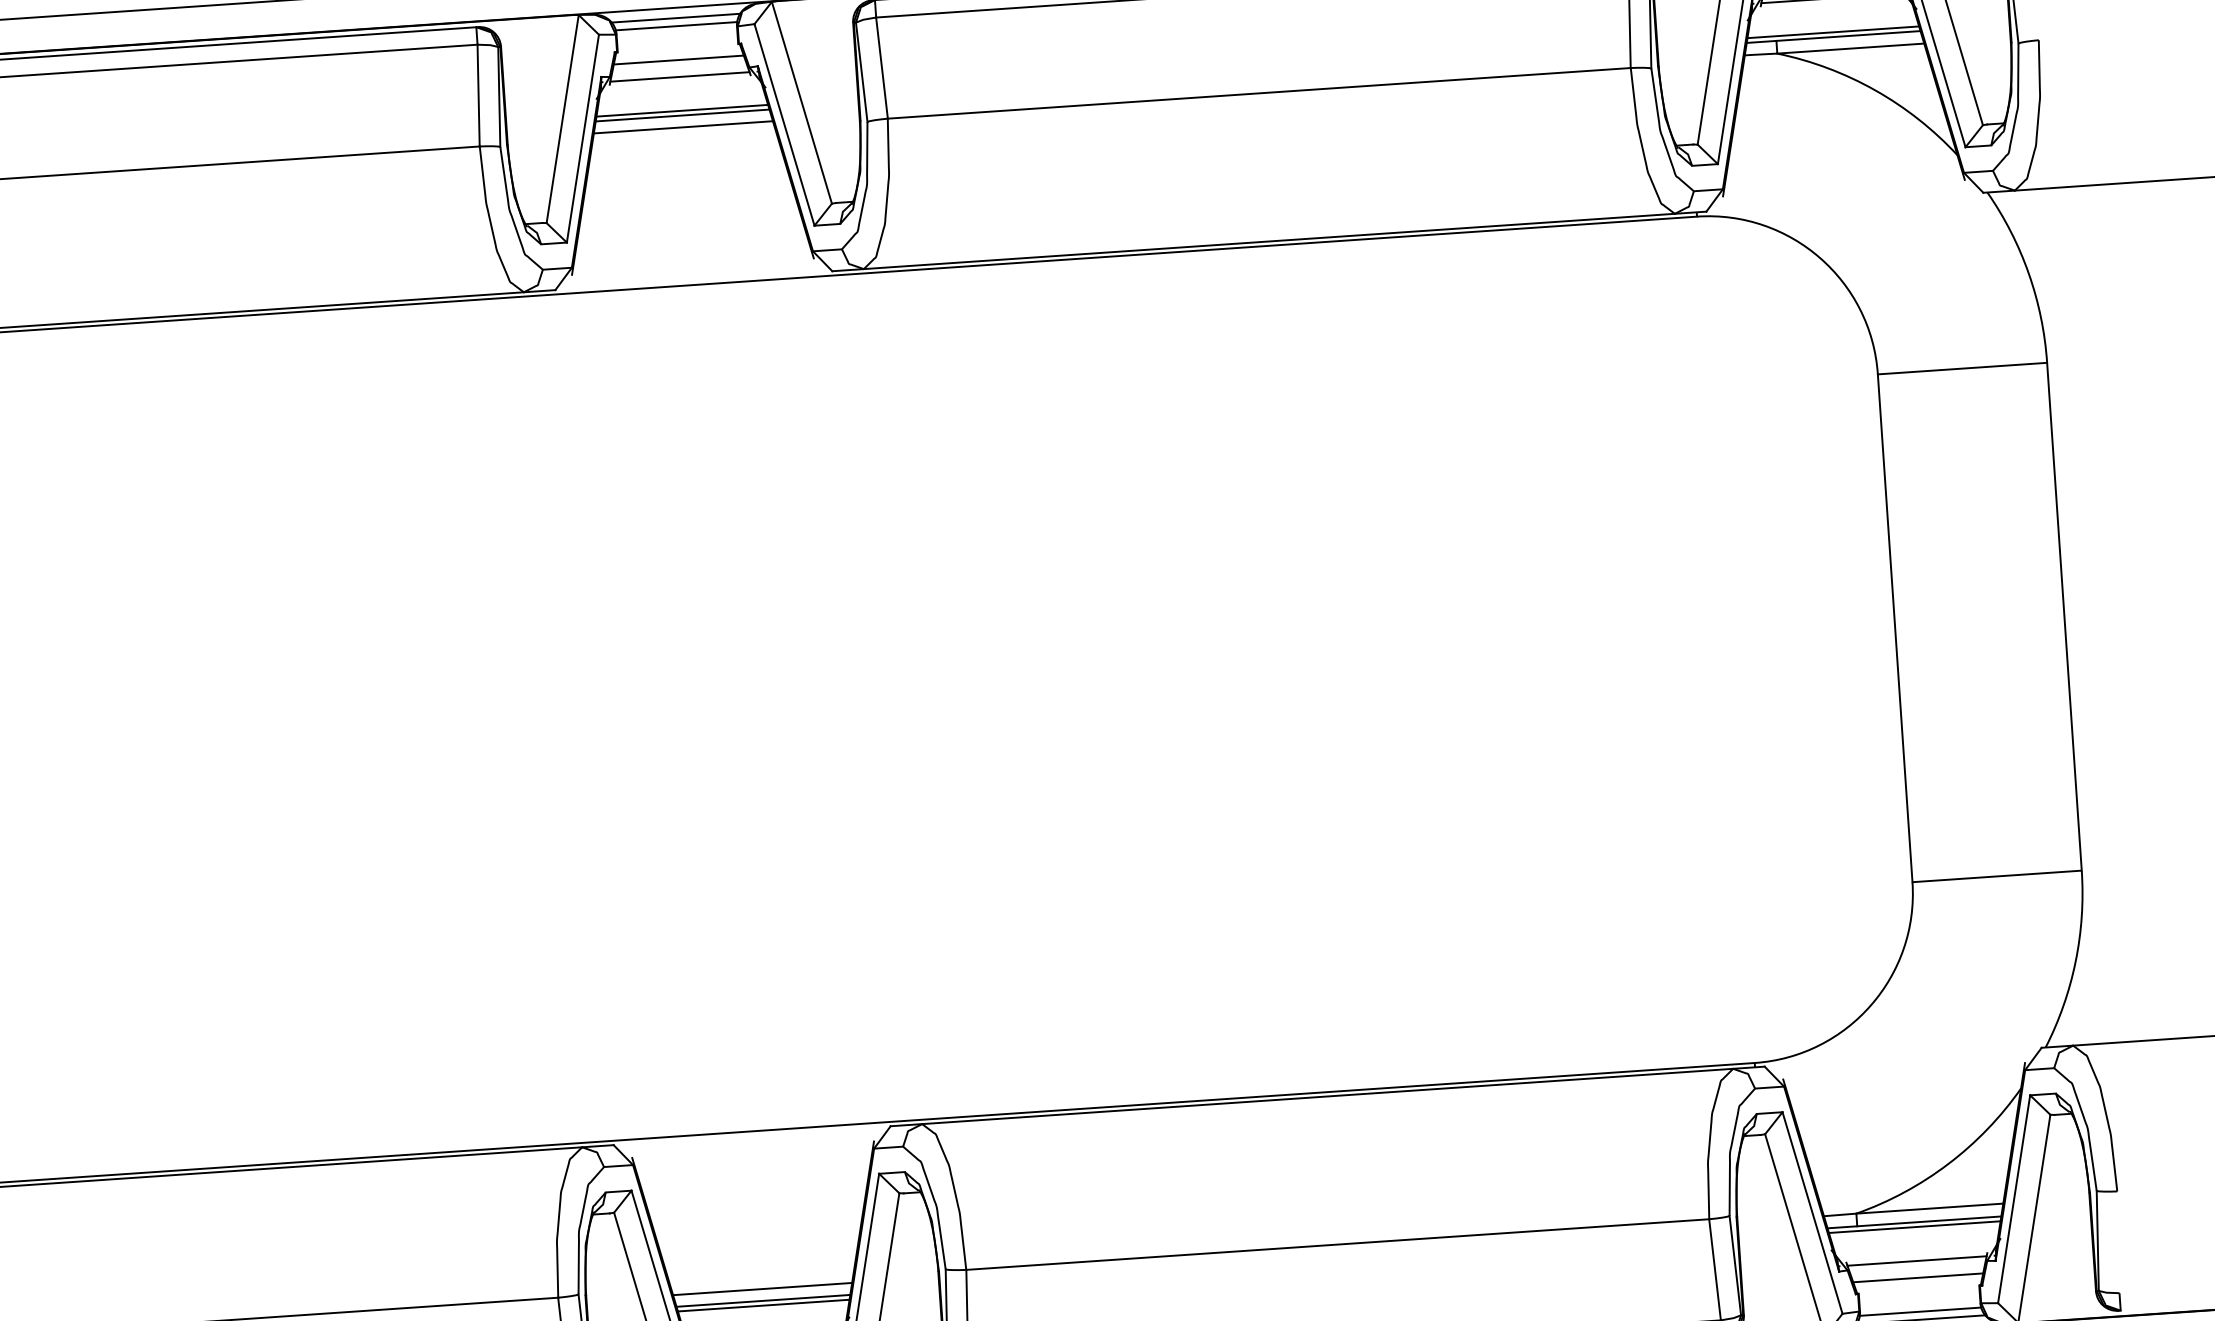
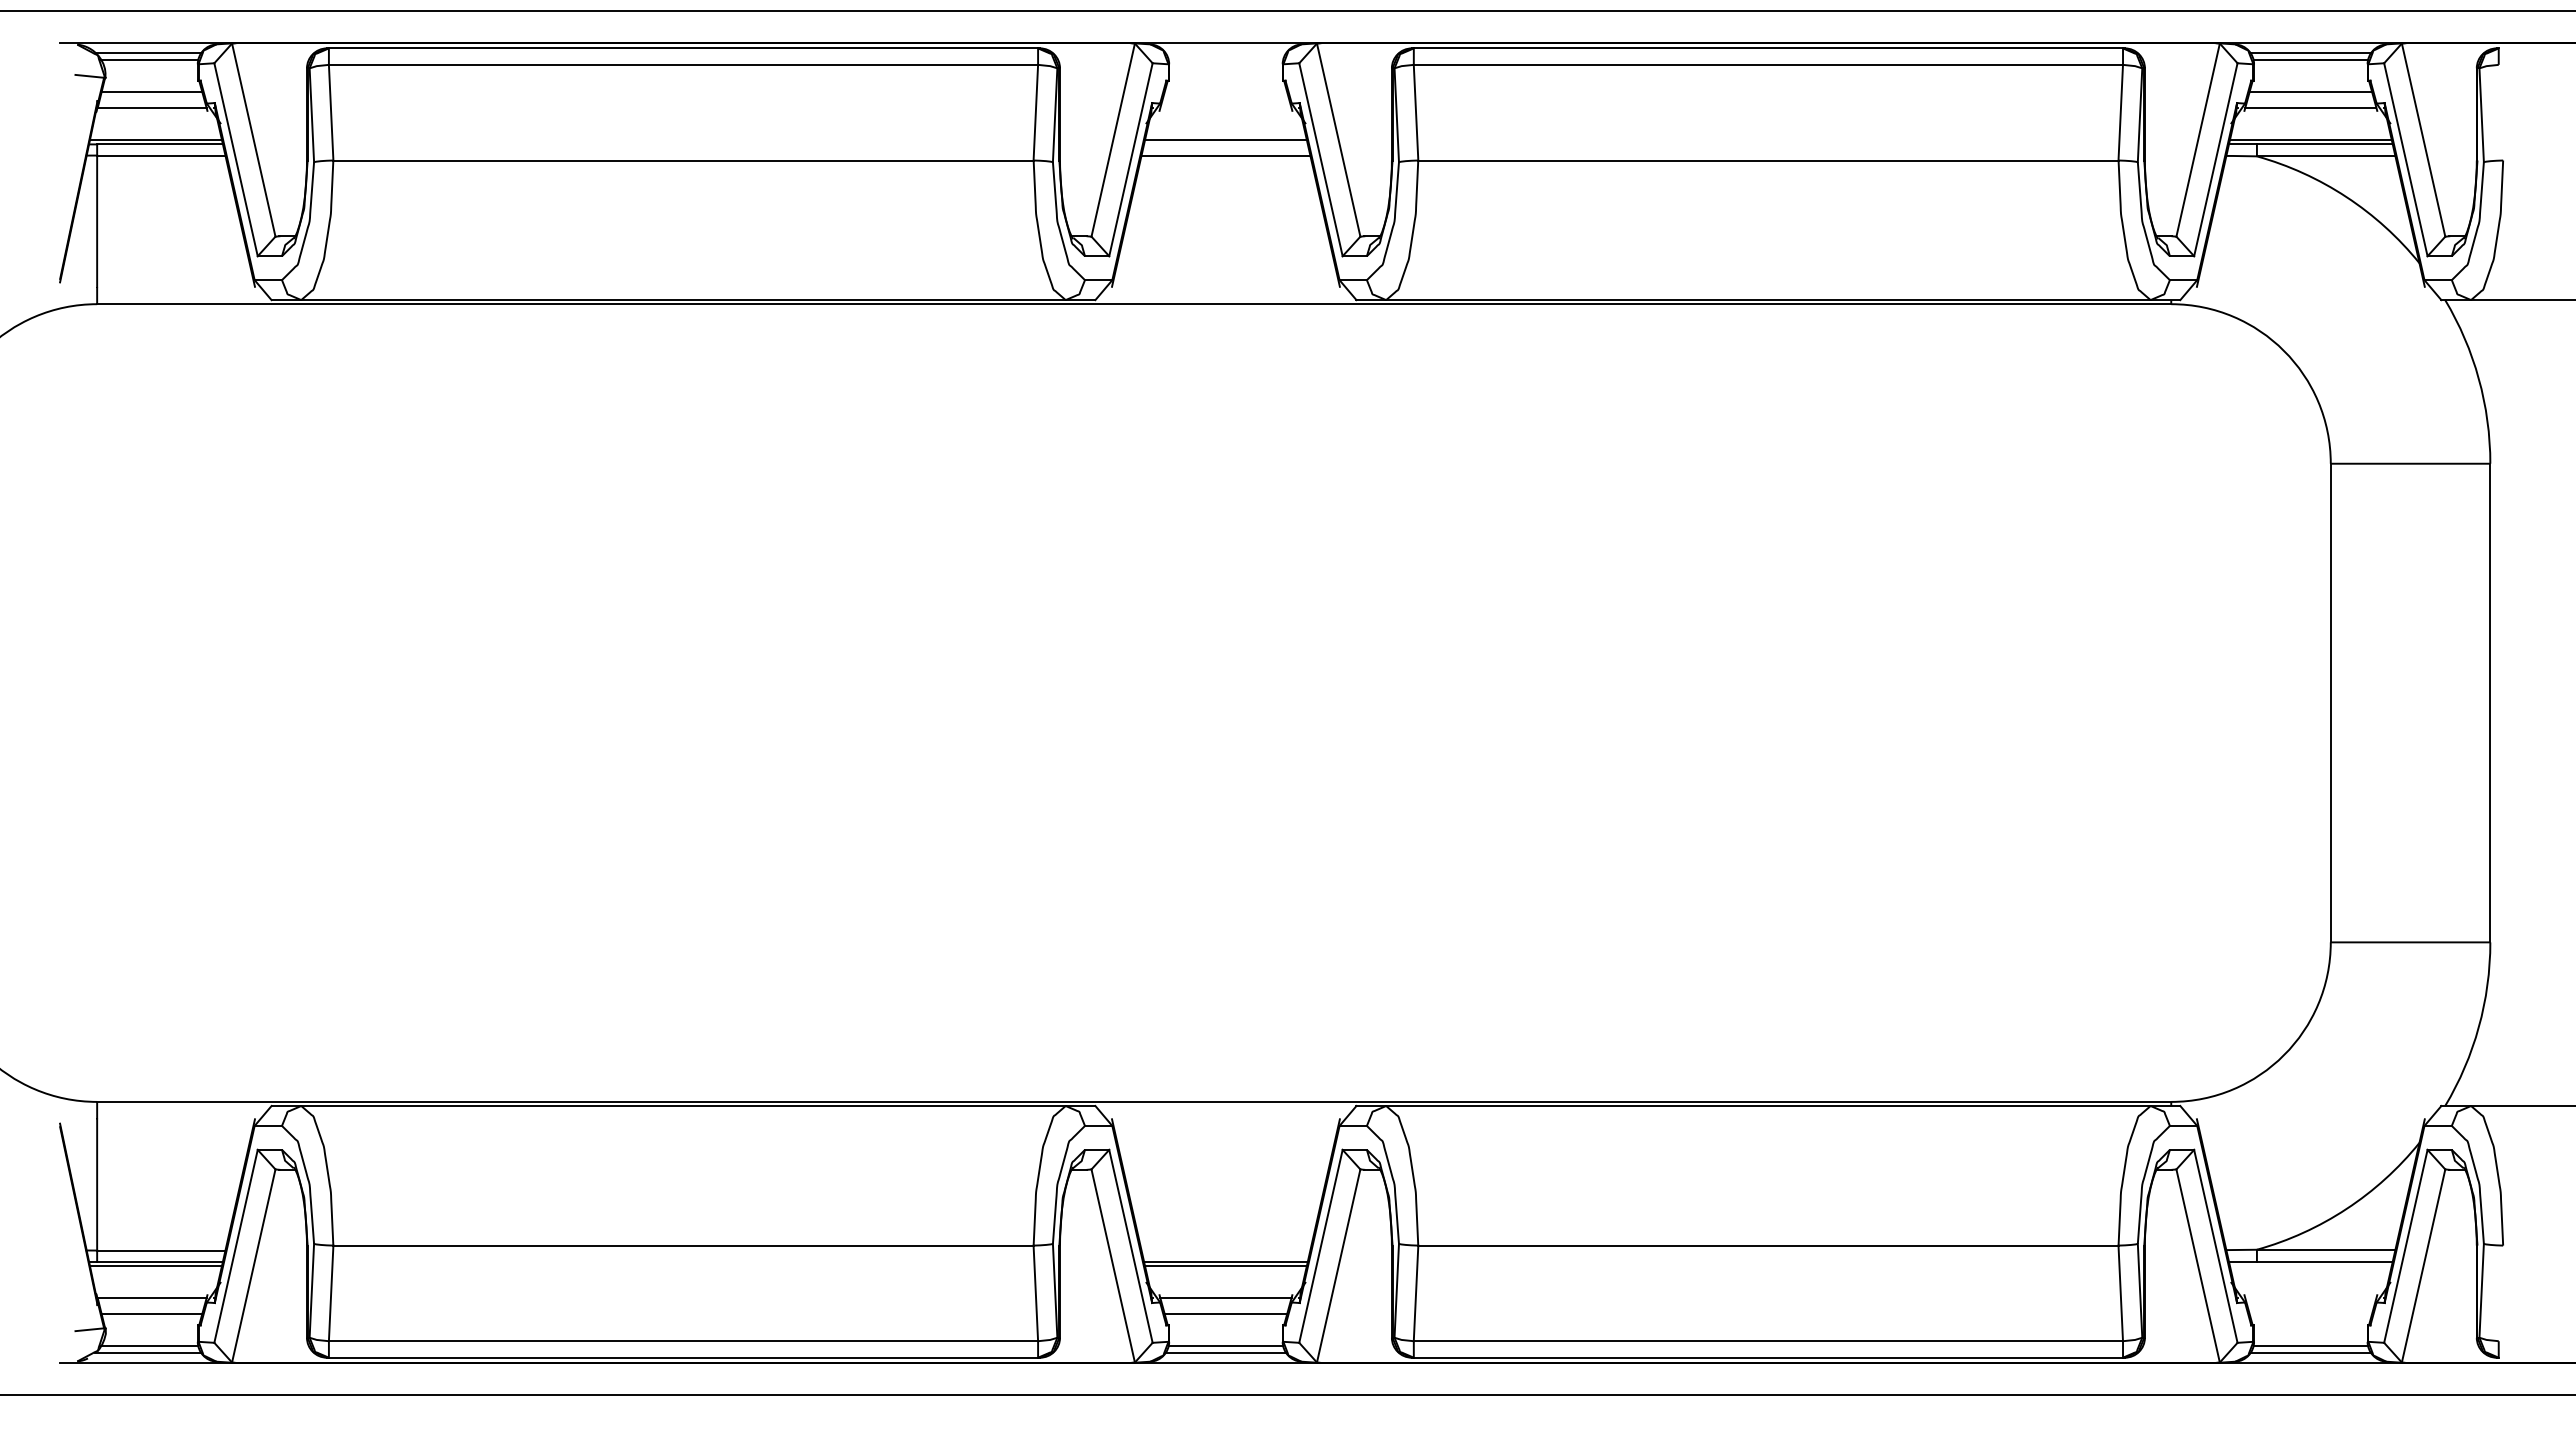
line: (675, 18) -> (1225, 52), removed
line: (676, 26) -> (1225, 60), removed
line: (678, 60) -> (1225, 92), removed
line: (679, 77) -> (1225, 108), removed
line: (682, 115) -> (1225, 144), removed
line: (1914, 1227) -> (2310, 1266), removed
line: (1916, 1261) -> (2310, 1298), removed
line: (1917, 1277) -> (2310, 1313), removed
line: (762, 1289) -> (1225, 1250), removed

